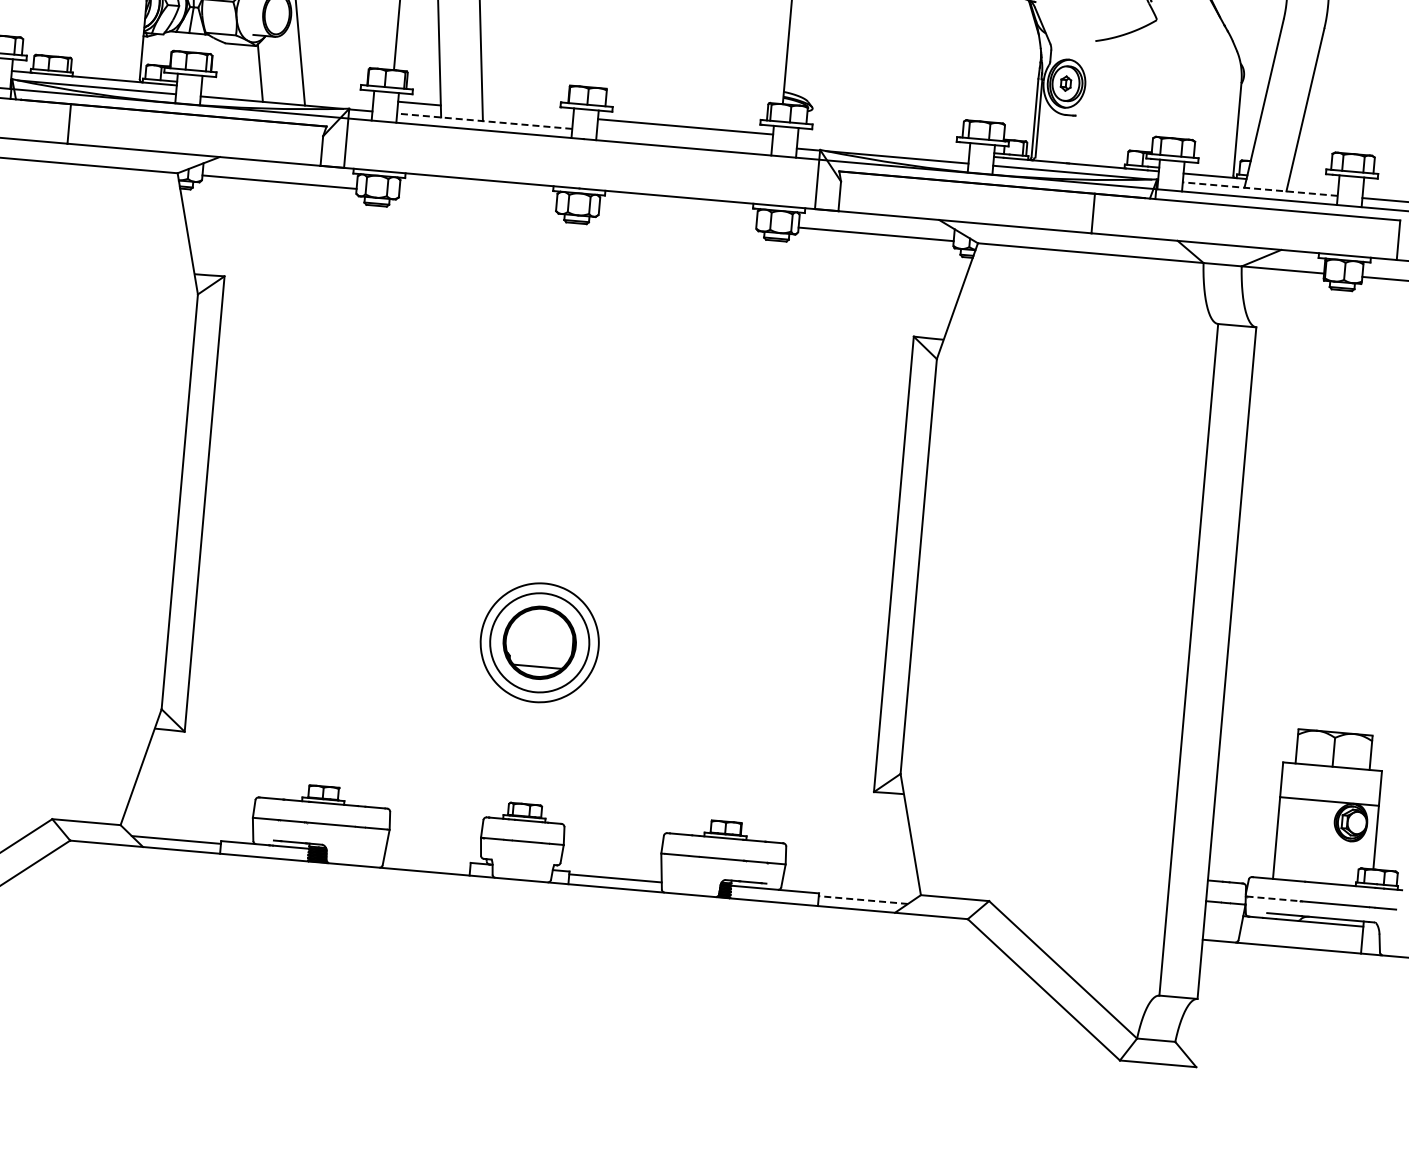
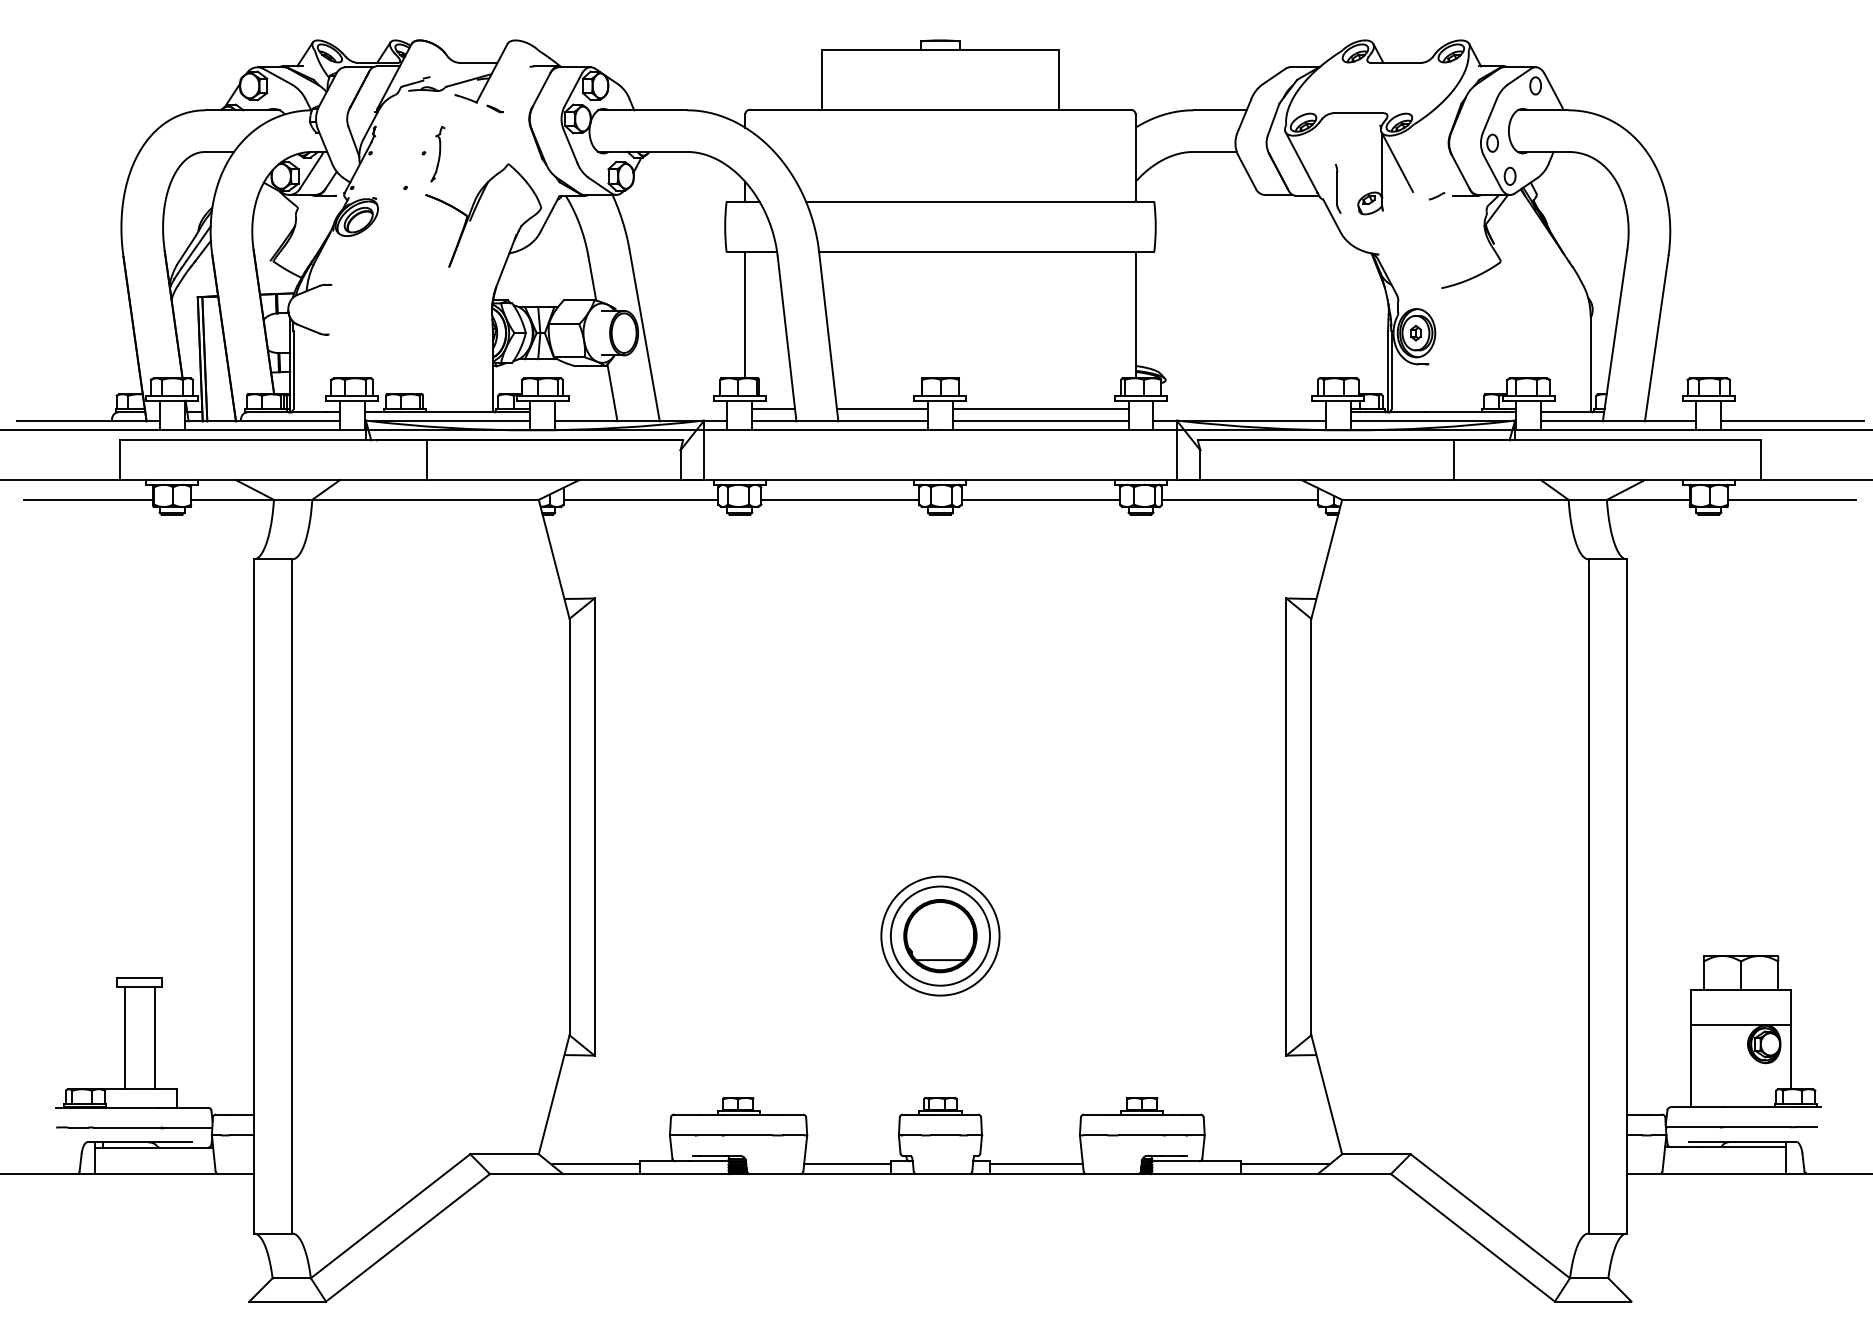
line: (527, 113) -> (882, 409), added
line: (485, 121) -> (840, 421), dashed -> solid
line: (684, 138) -> (1040, 421), added
line: (1260, 189) -> (1618, 421), dashed -> solid
line: (478, 199) -> (840, 499), added
line: (677, 216) -> (1040, 499), added
line: (427, 862) -> (847, 1164), added
line: (1273, 899) -> (1693, 1127), dashed -> solid
line: (863, 900) -> (1285, 1164), dashed -> solid

